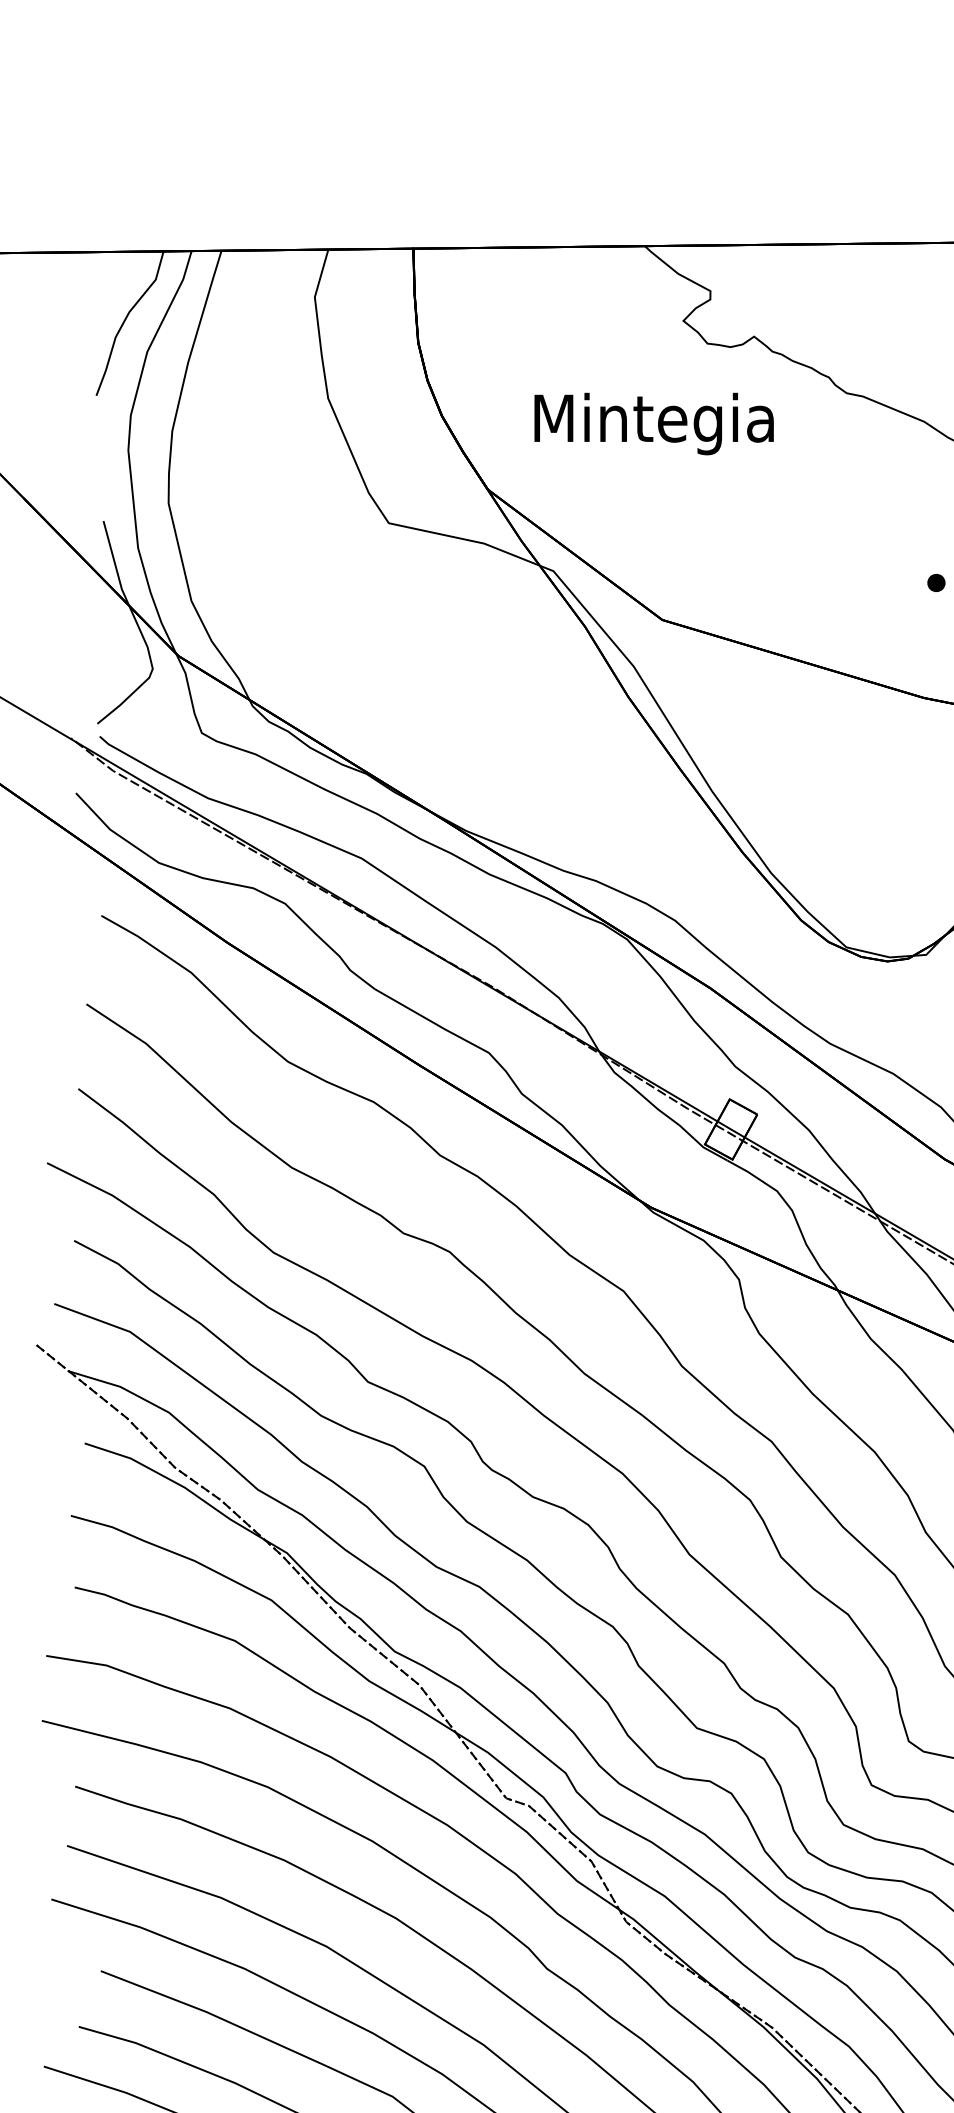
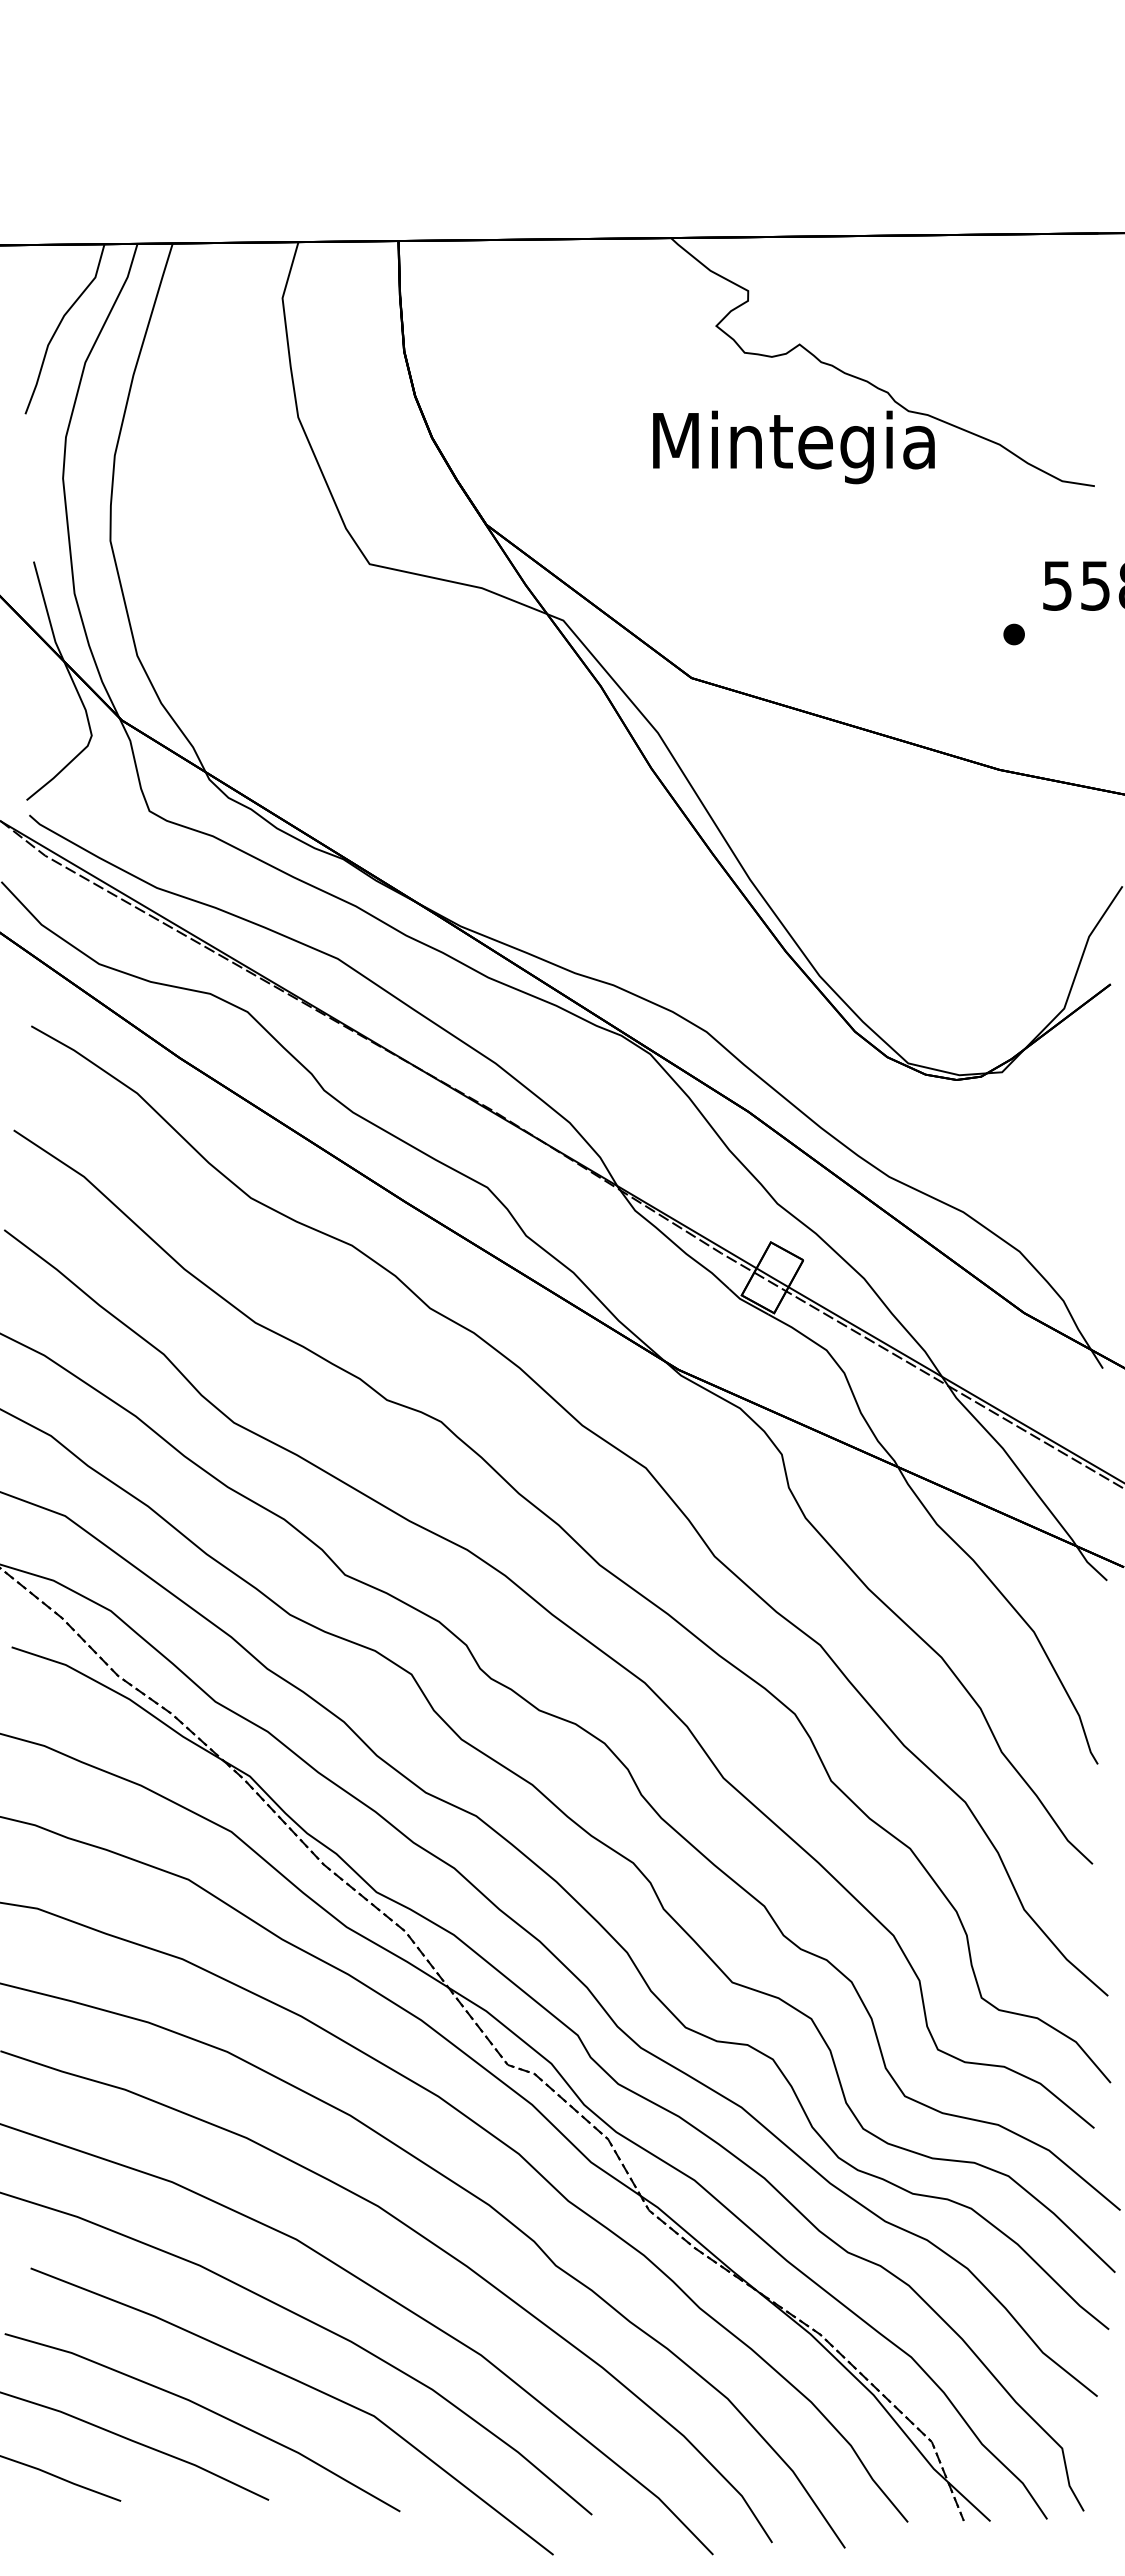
text: (653, 424) -> (793, 447), moved

